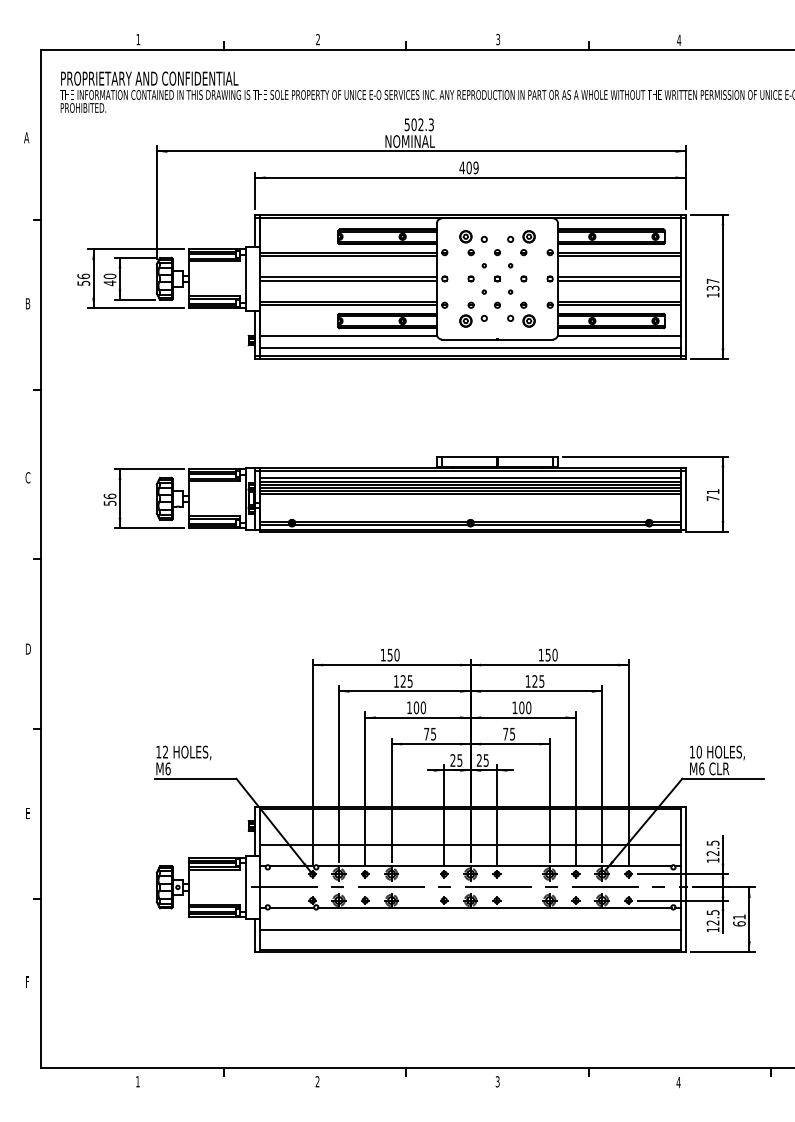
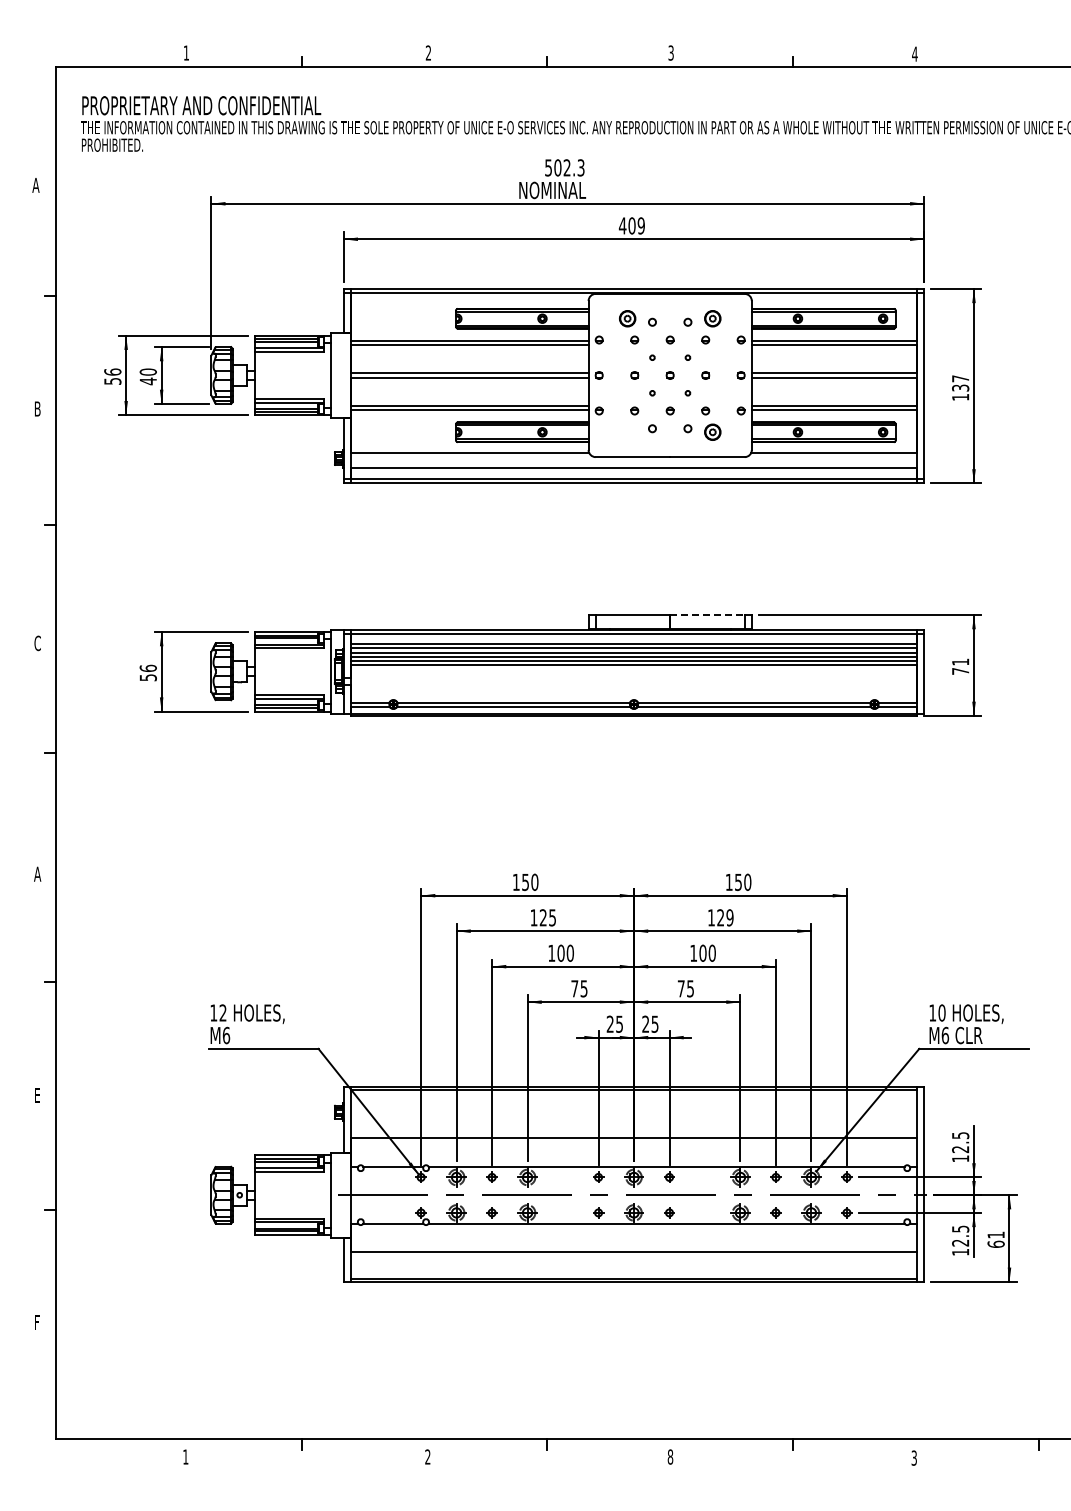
part: (465, 320) -> (627, 431), removed
line: (525, 457) -> (708, 615), solid -> dashed
text: (27, 648) -> (37, 873), D -> A
text: (541, 681) -> (729, 917), 125 -> 129
text: (497, 1081) -> (670, 1456), 3 -> 8
text: (678, 1082) -> (914, 1457), 4 -> 3

